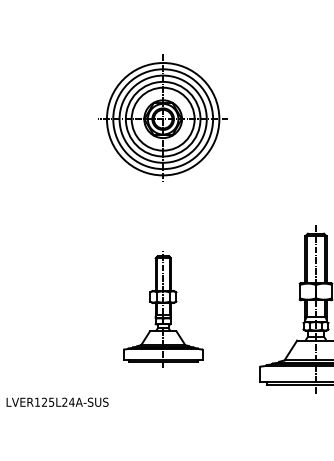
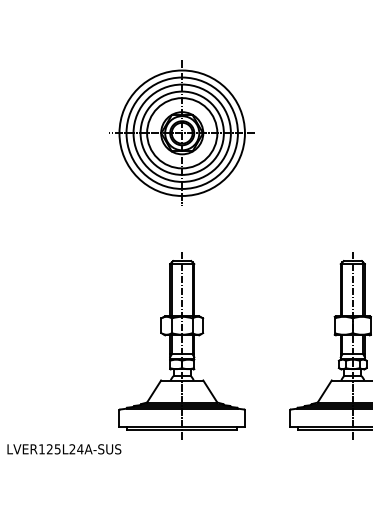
part: (163, 309) -> (182, 345), size x1.43

